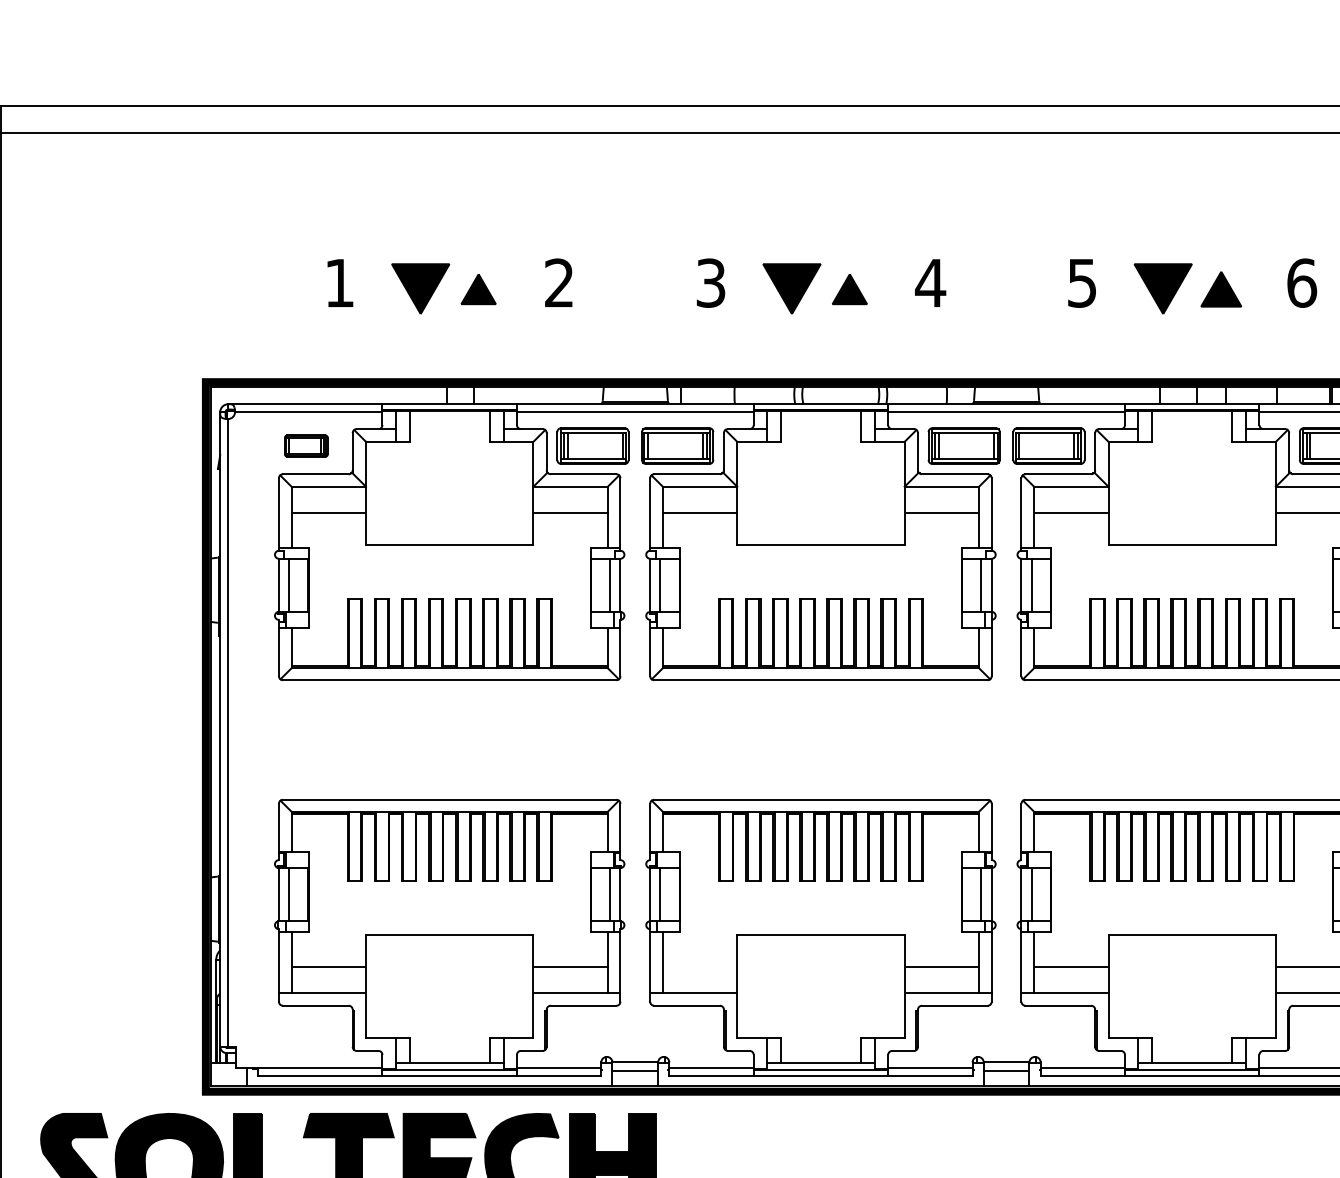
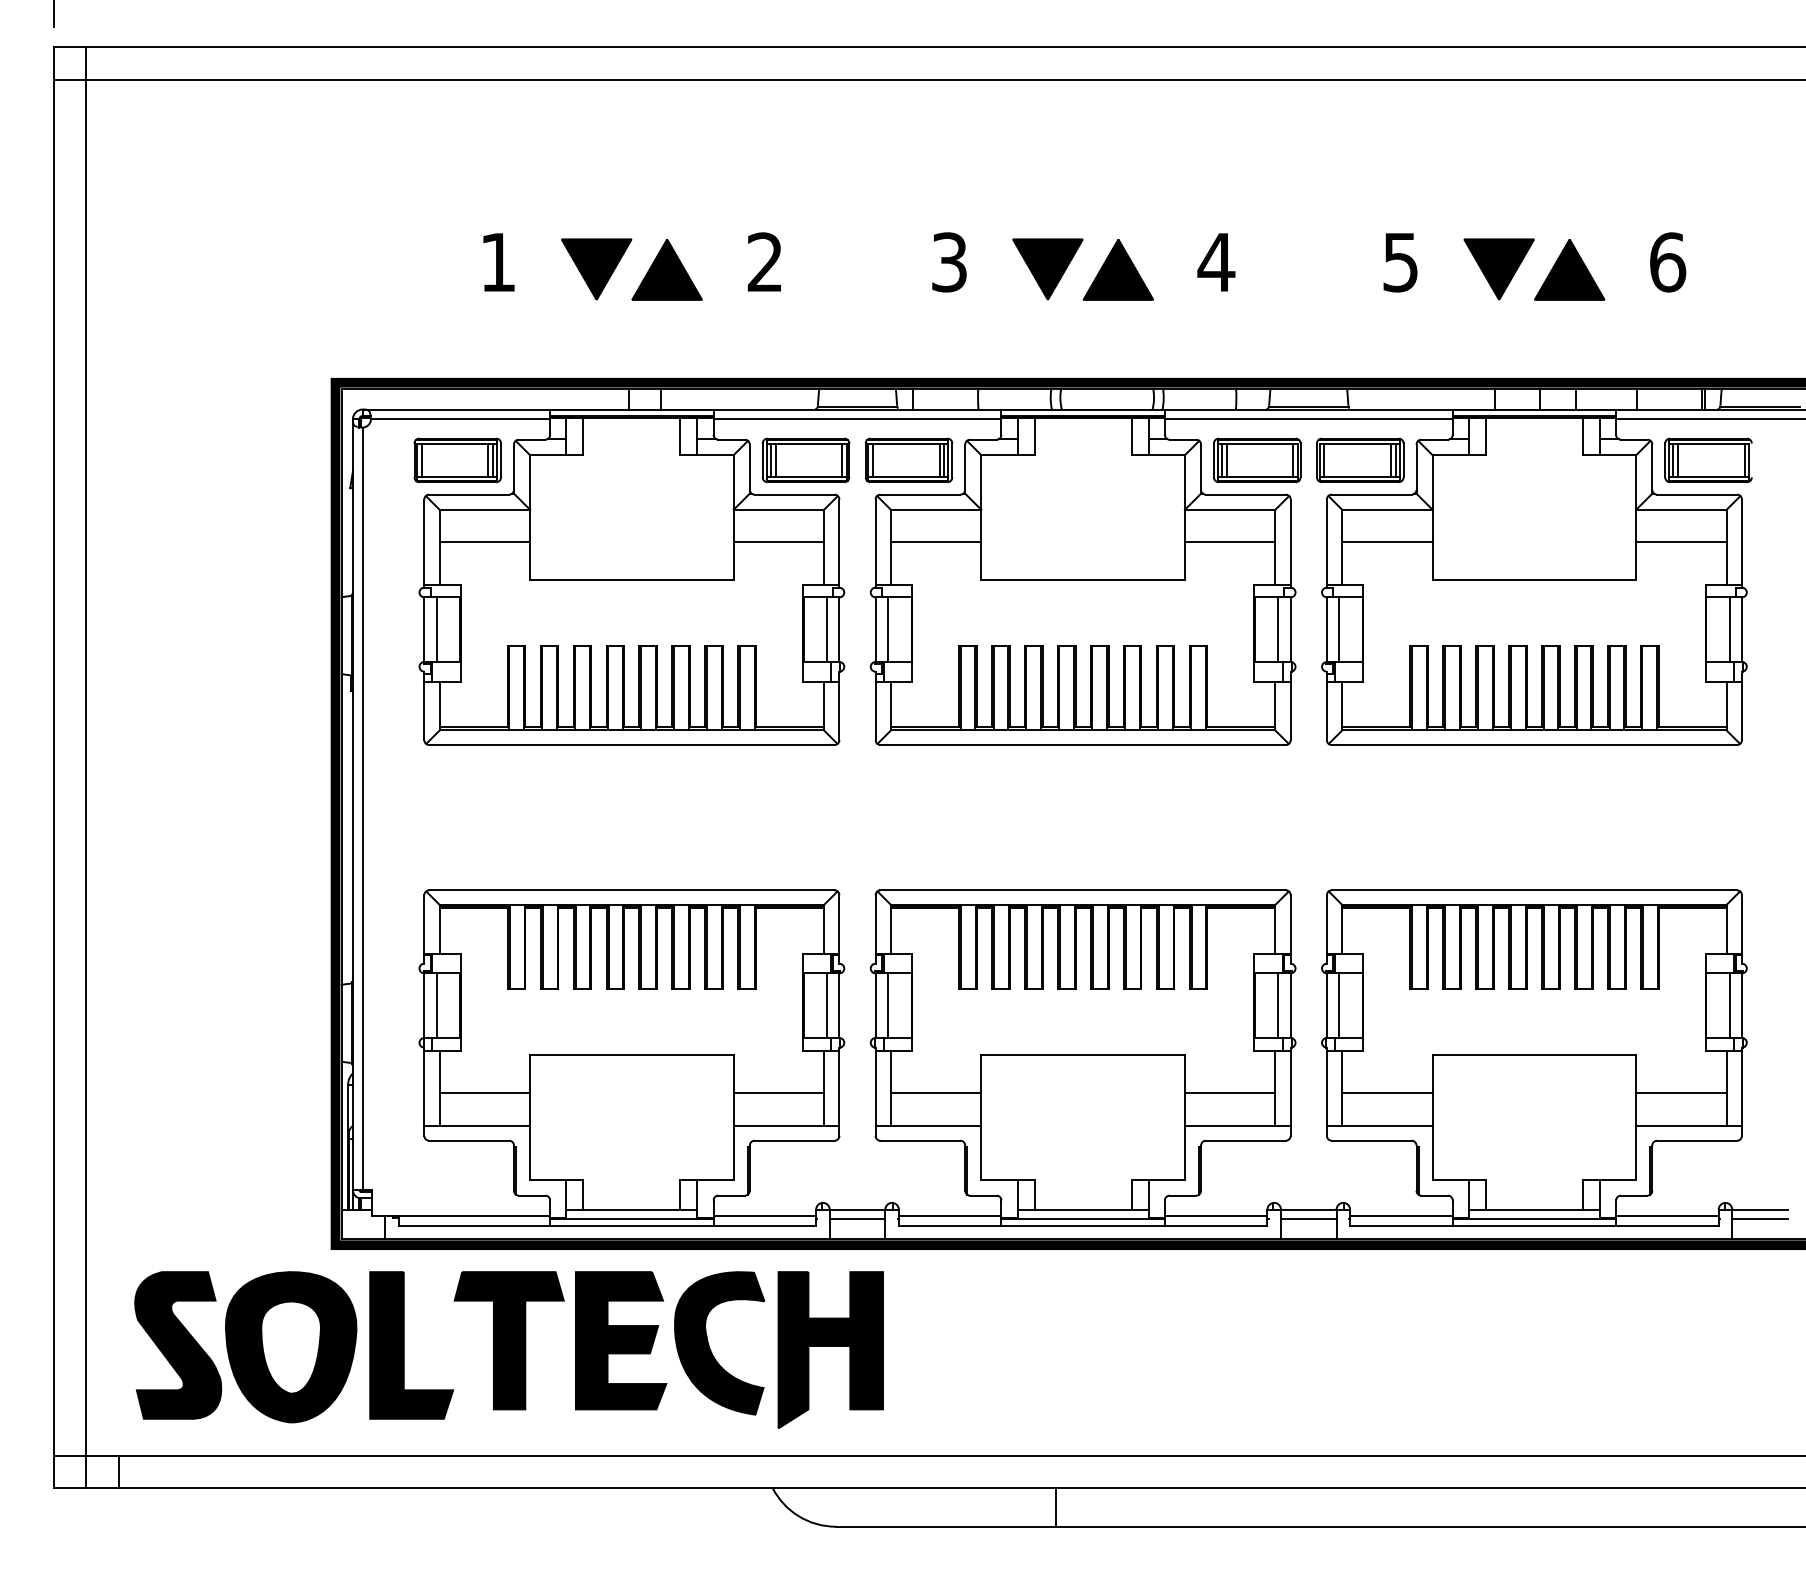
part: (478, 289) -> (666, 269), size x1.67
part: (849, 289) -> (1117, 269), size x1.67
part: (1221, 289) -> (1569, 269), size x1.43
part: (306, 446) -> (457, 460), size x1.67
line: (699, 966) -> (935, 1093), added

